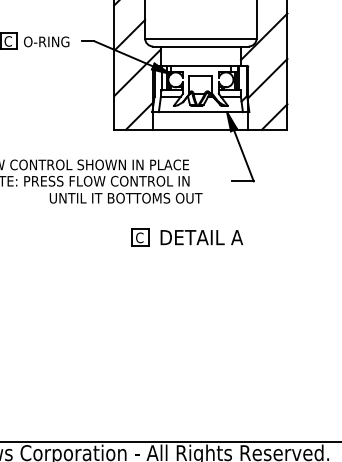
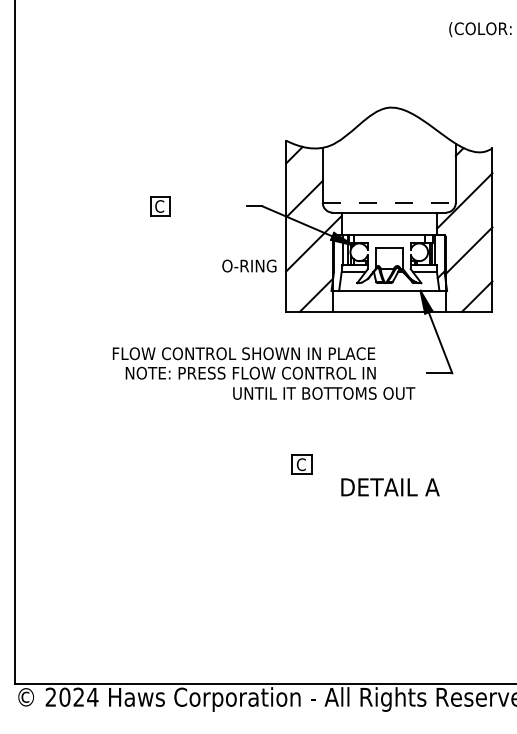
line: (201, 38) -> (389, 203), solid -> dashed
text: (46, 41) -> (249, 265), moved
text: (126, 198) -> (324, 393), moved
part: (139, 237) -> (301, 464), moved
text: (201, 237) -> (390, 487), moved

